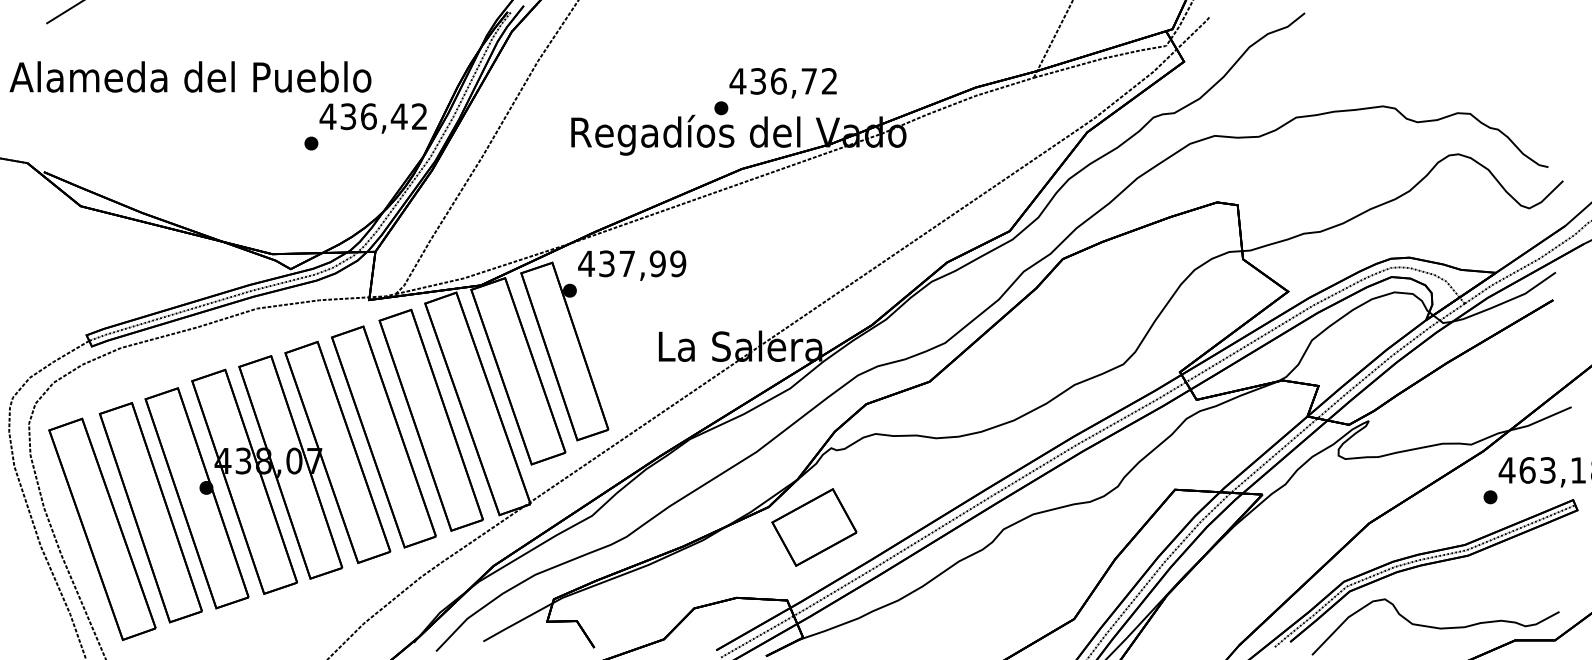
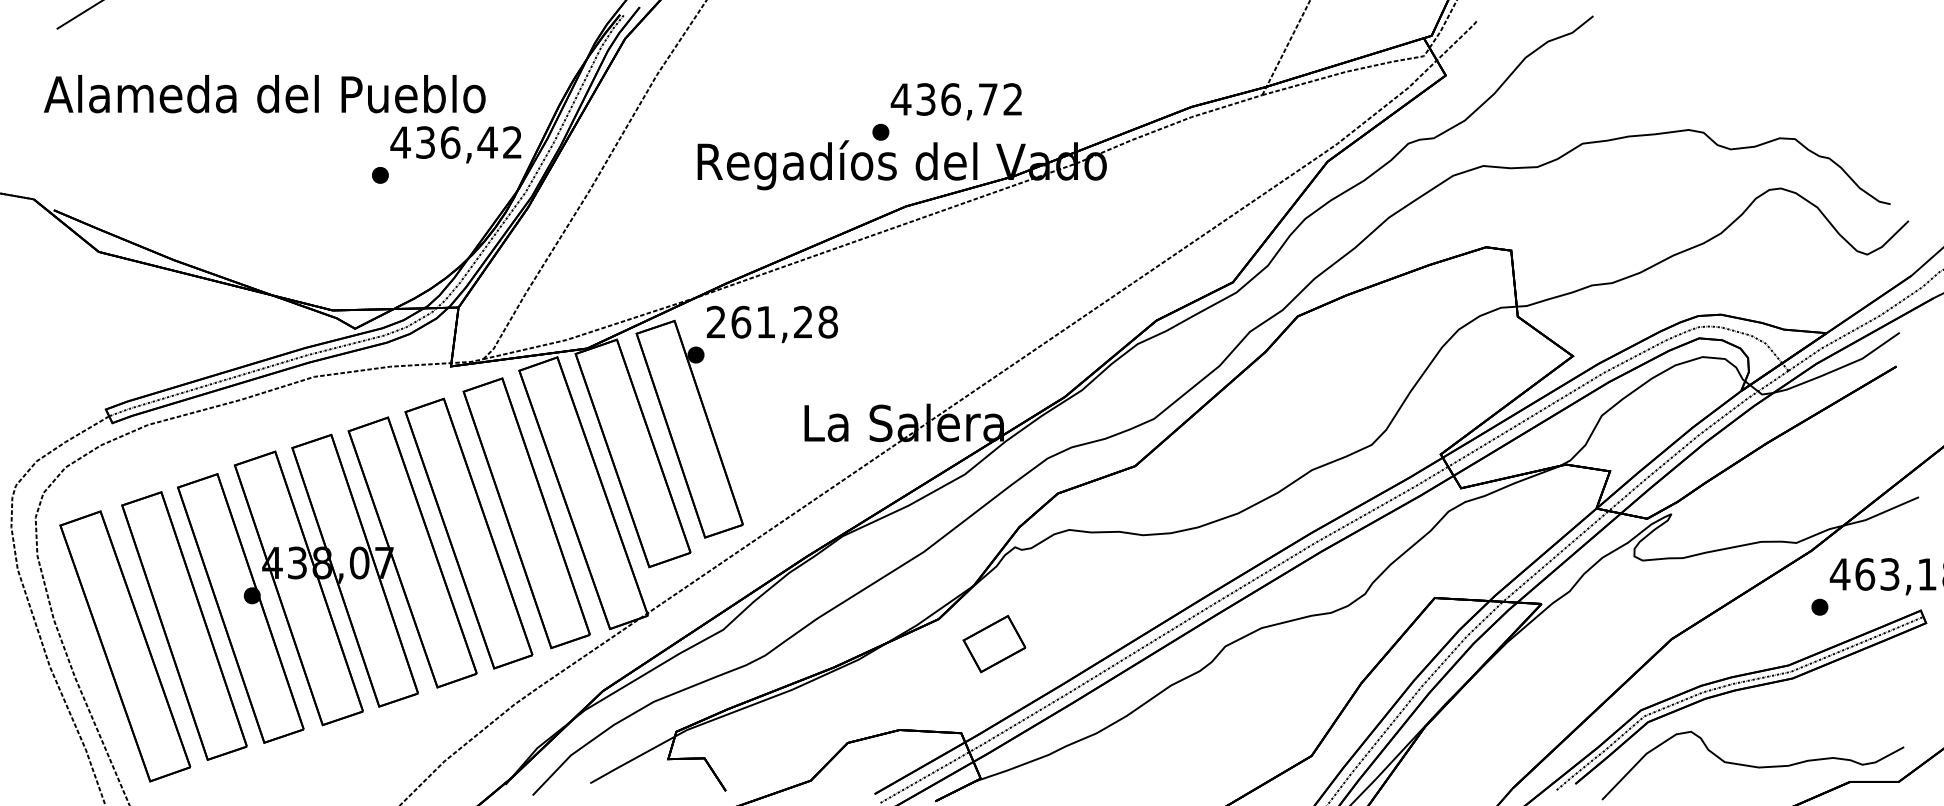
text: (190, 77) -> (264, 94), moved
text: (632, 263) -> (772, 321), 437,99 -> 261,28
part: (814, 526) -> (994, 643), size x0.6

